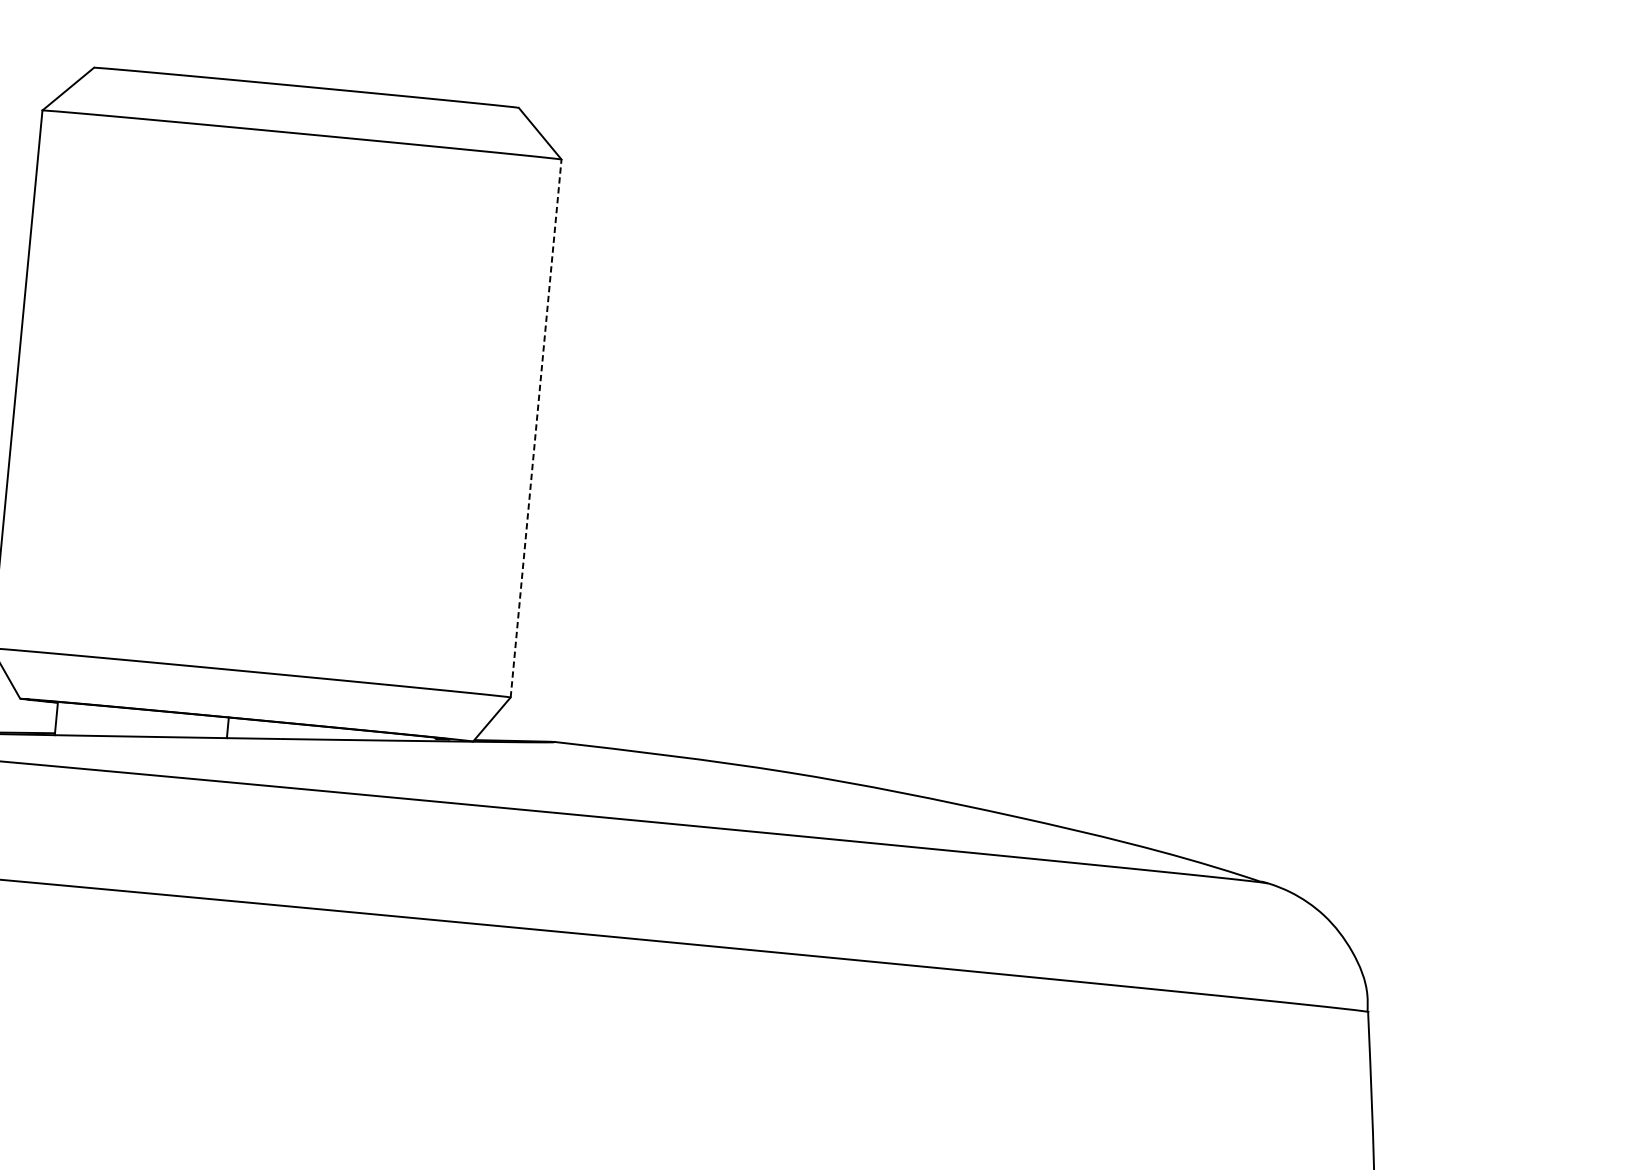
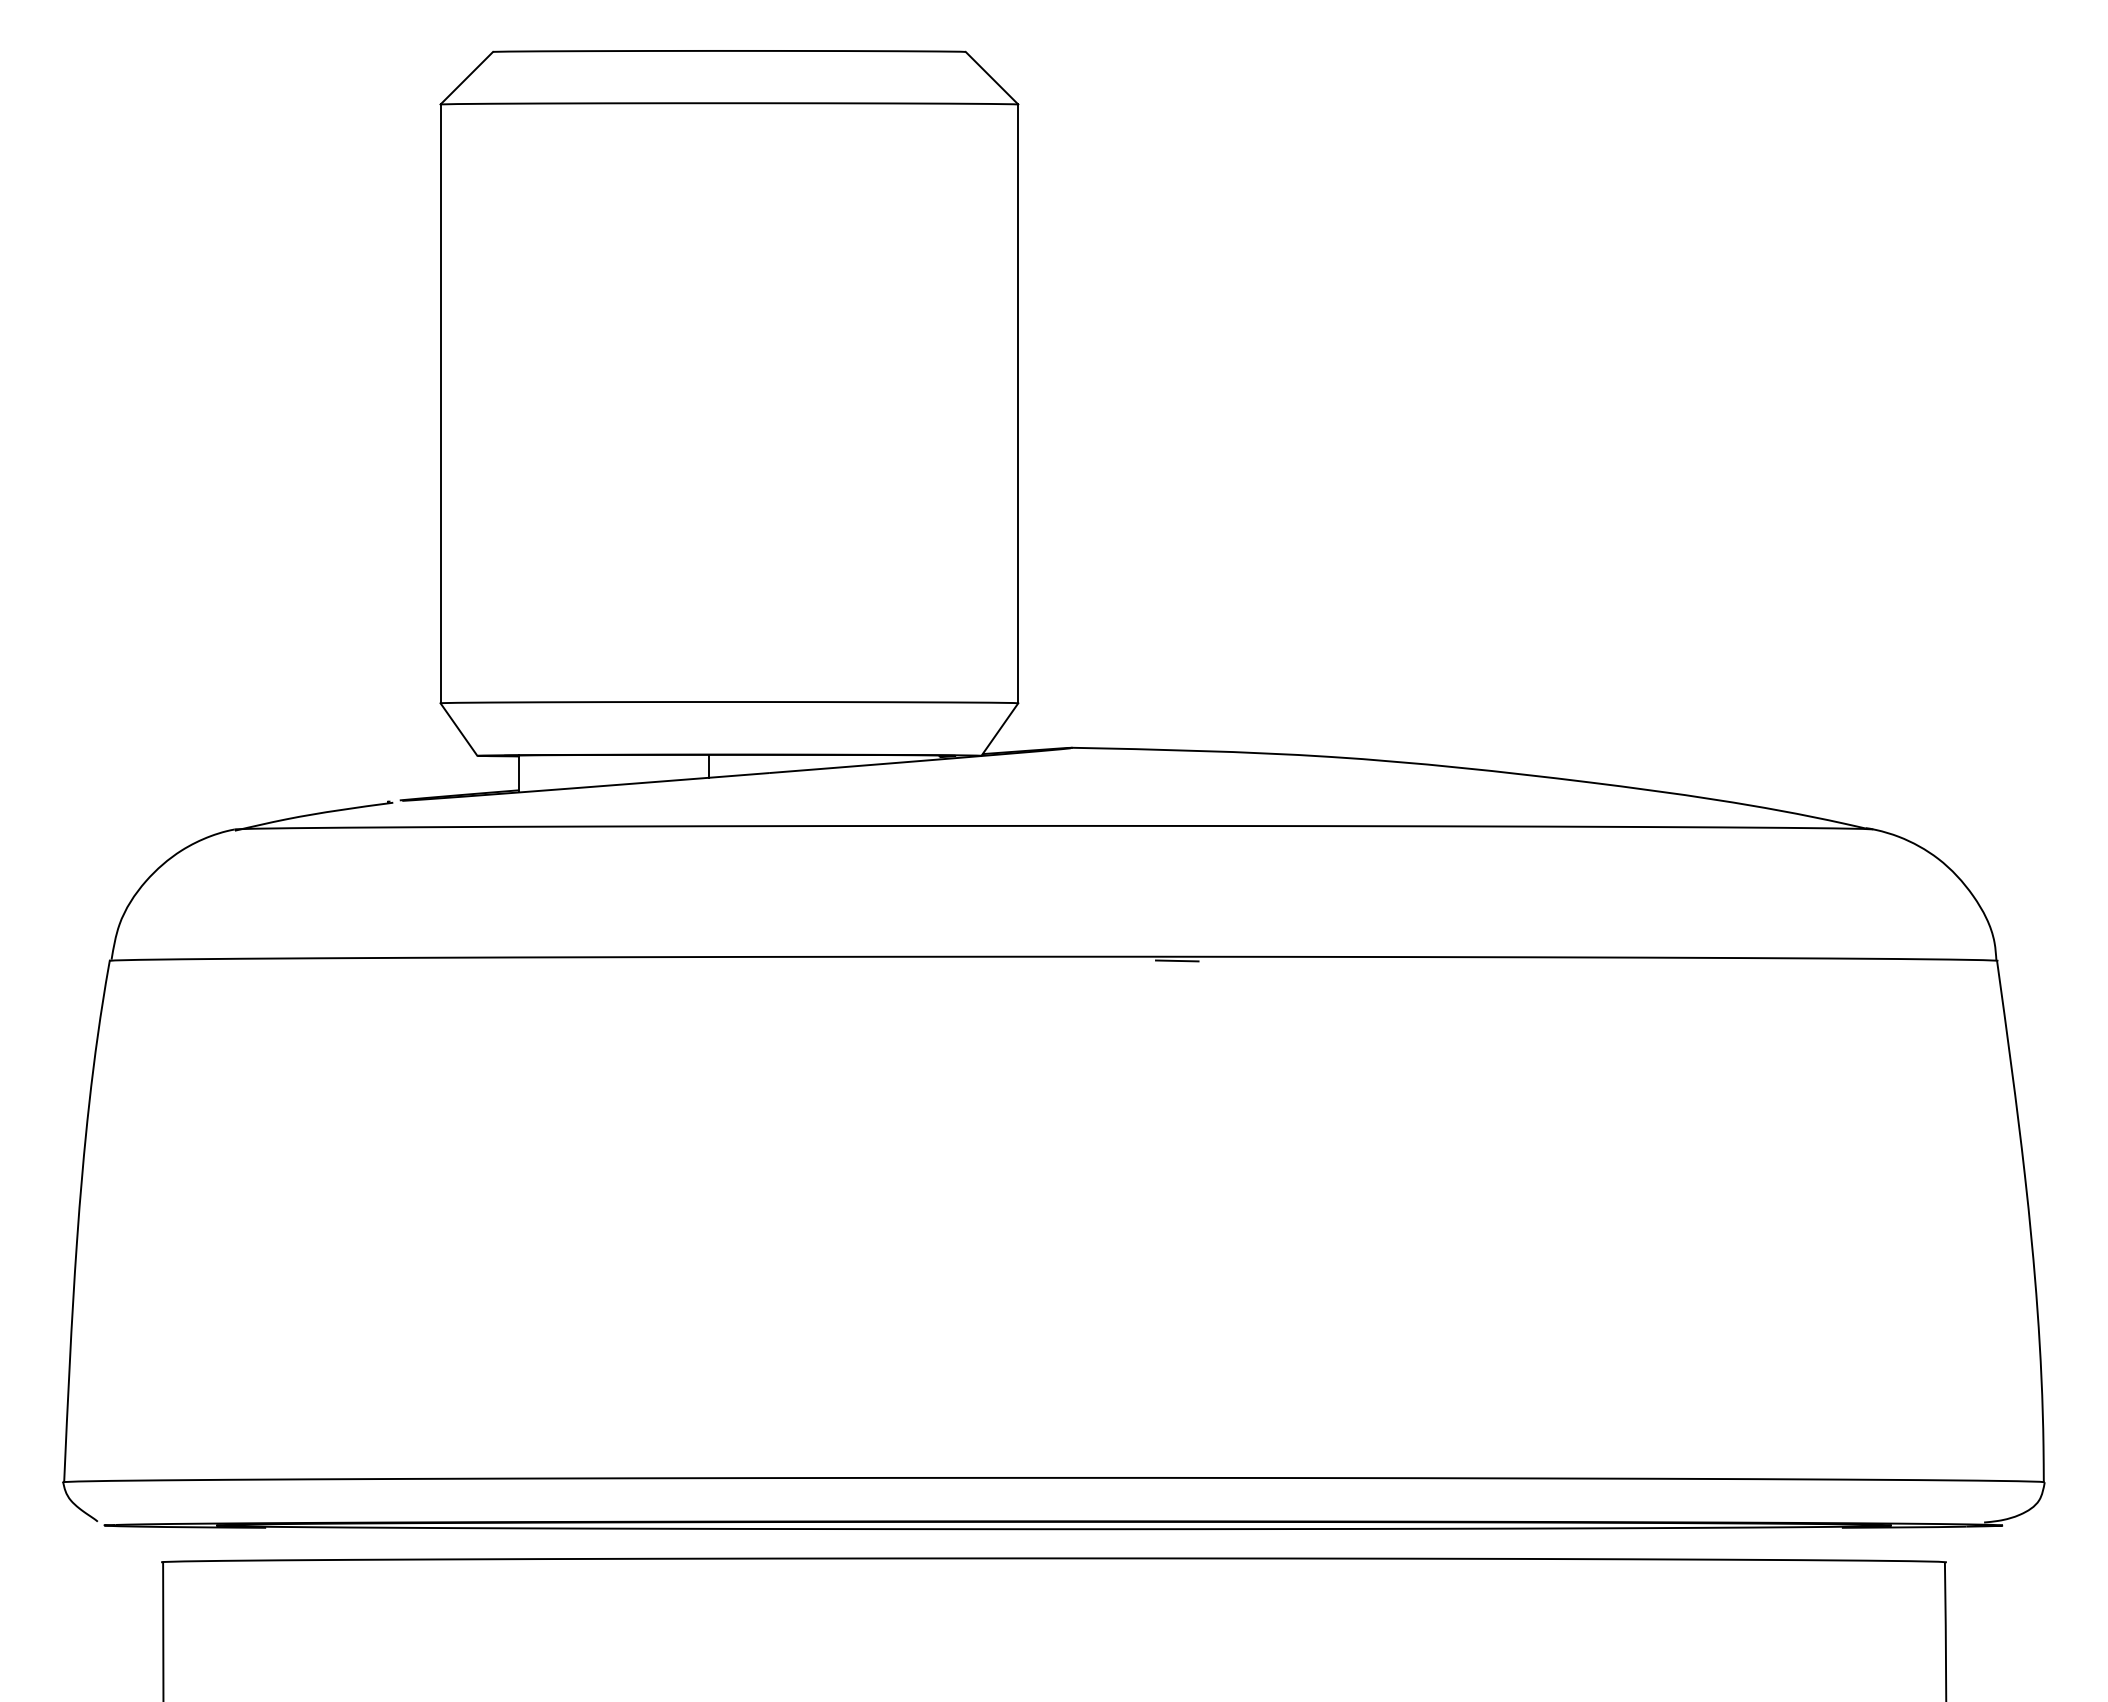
line: (536, 428) -> (1018, 403), dashed -> solid
line: (630, 941) -> (1176, 960), added

